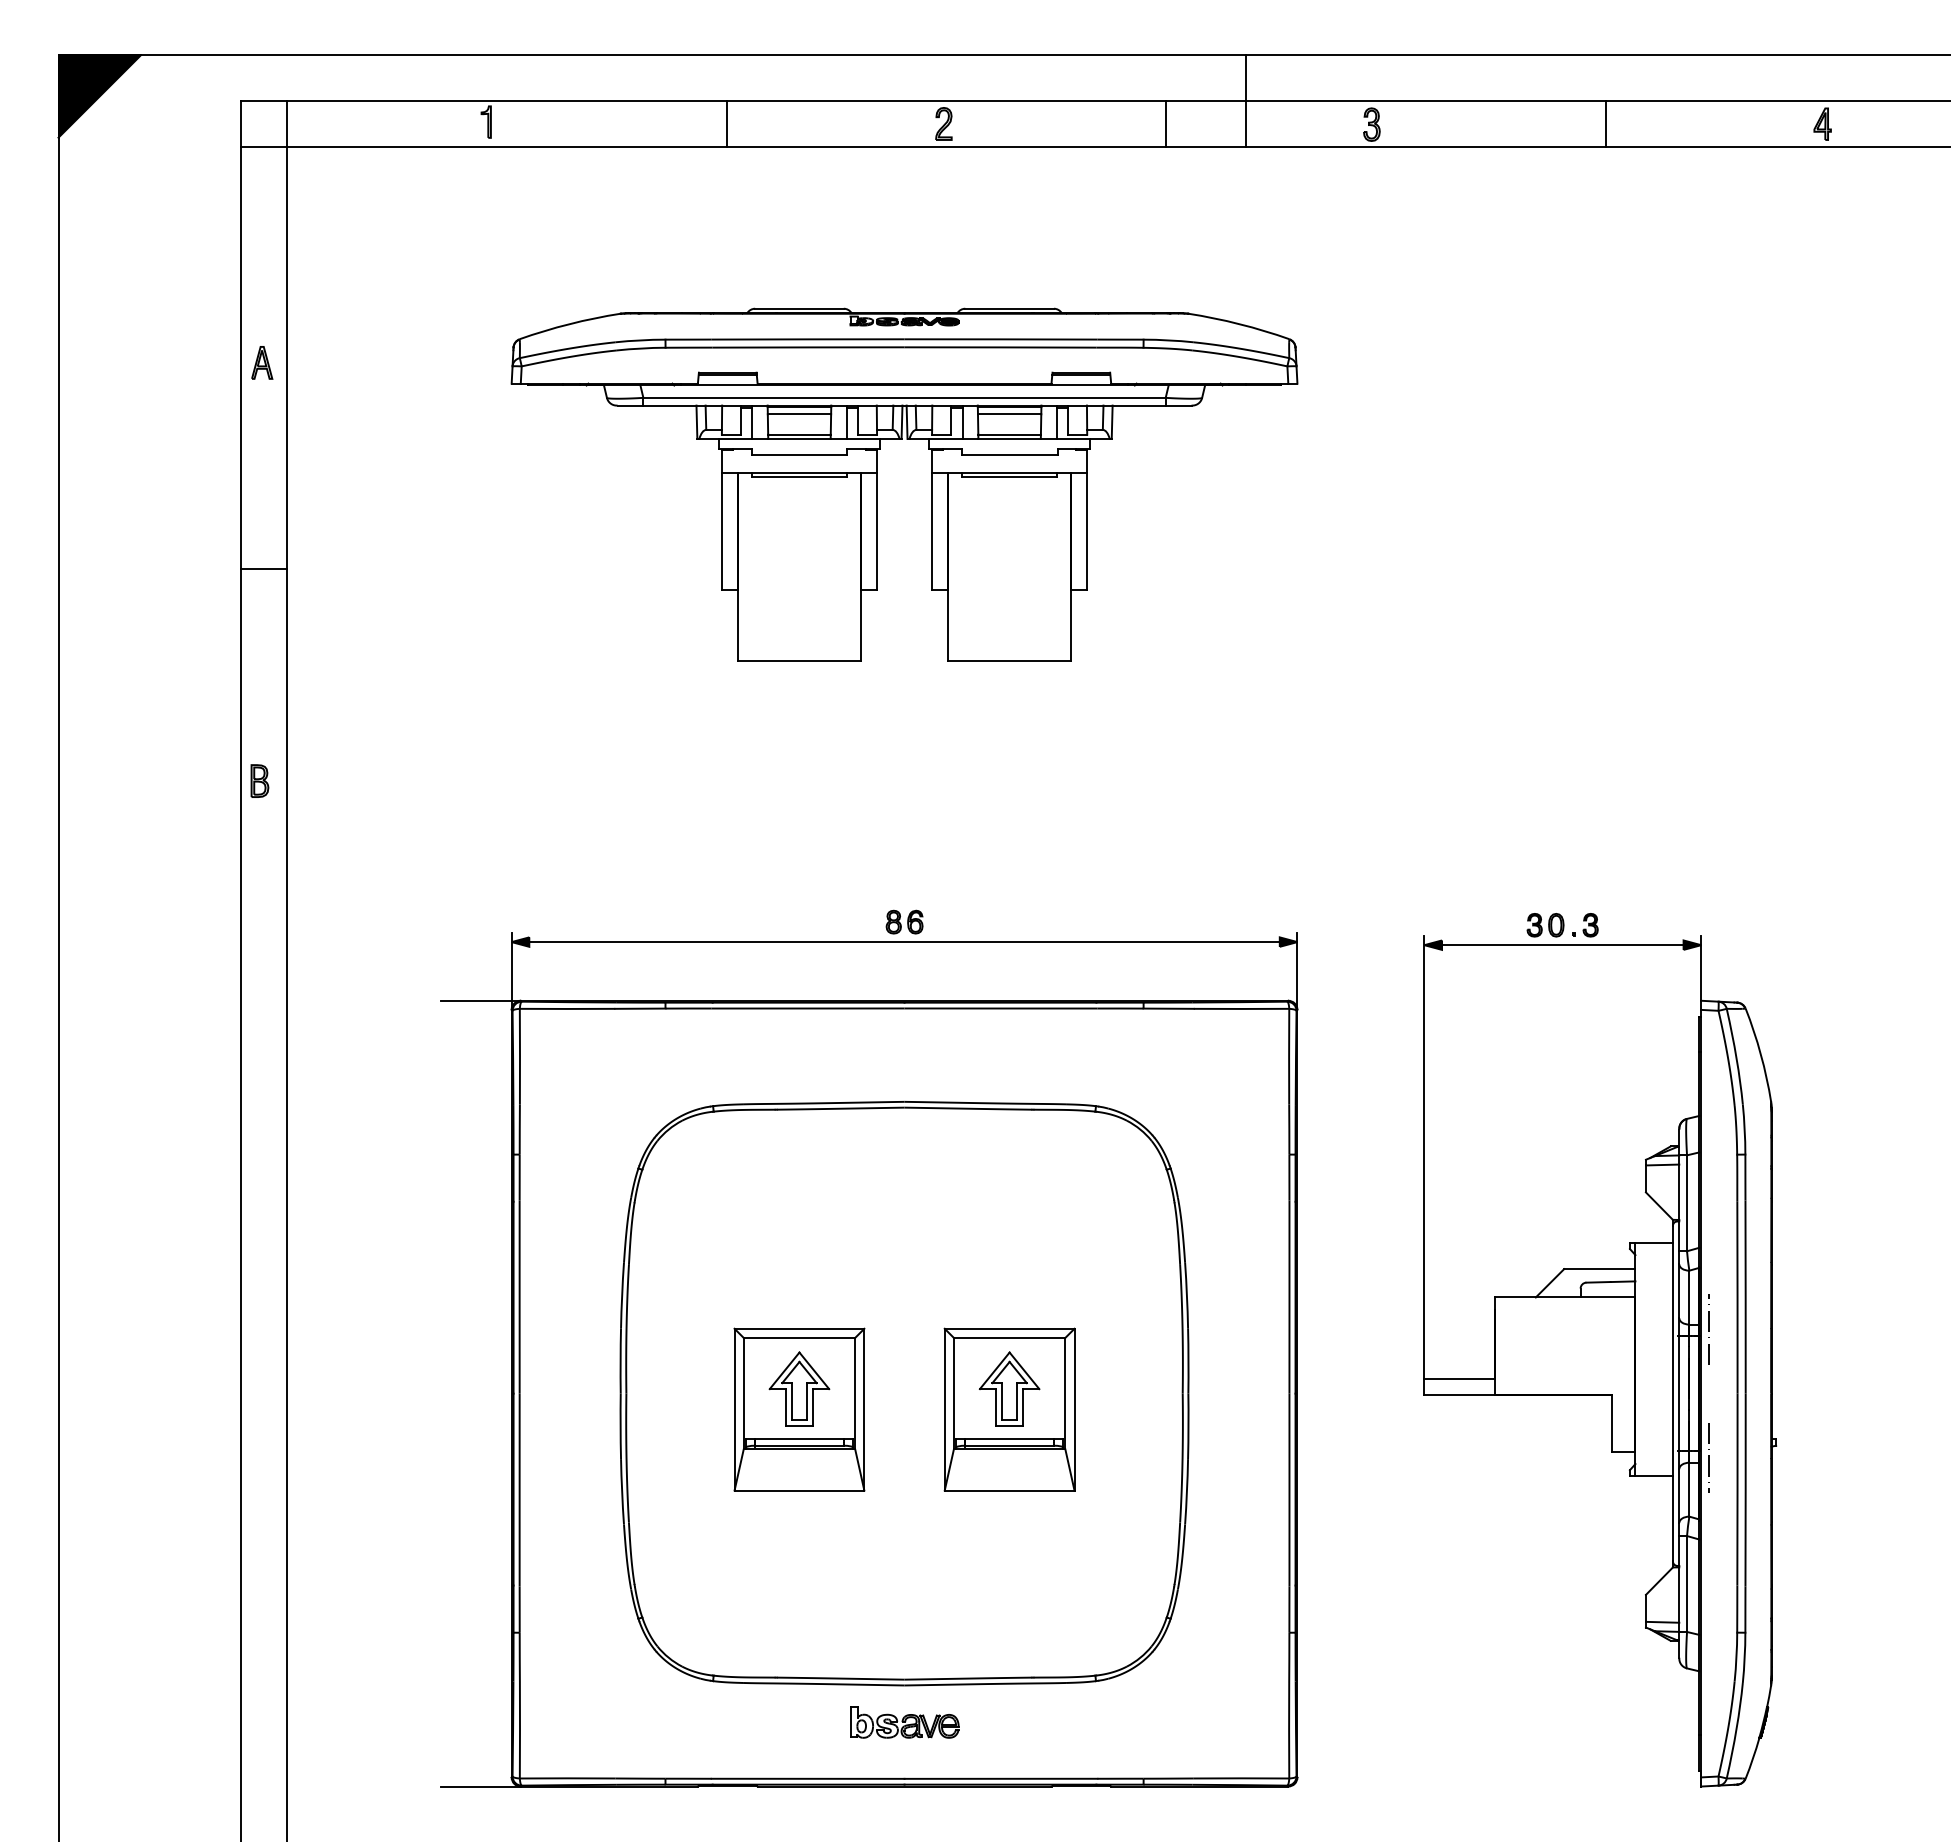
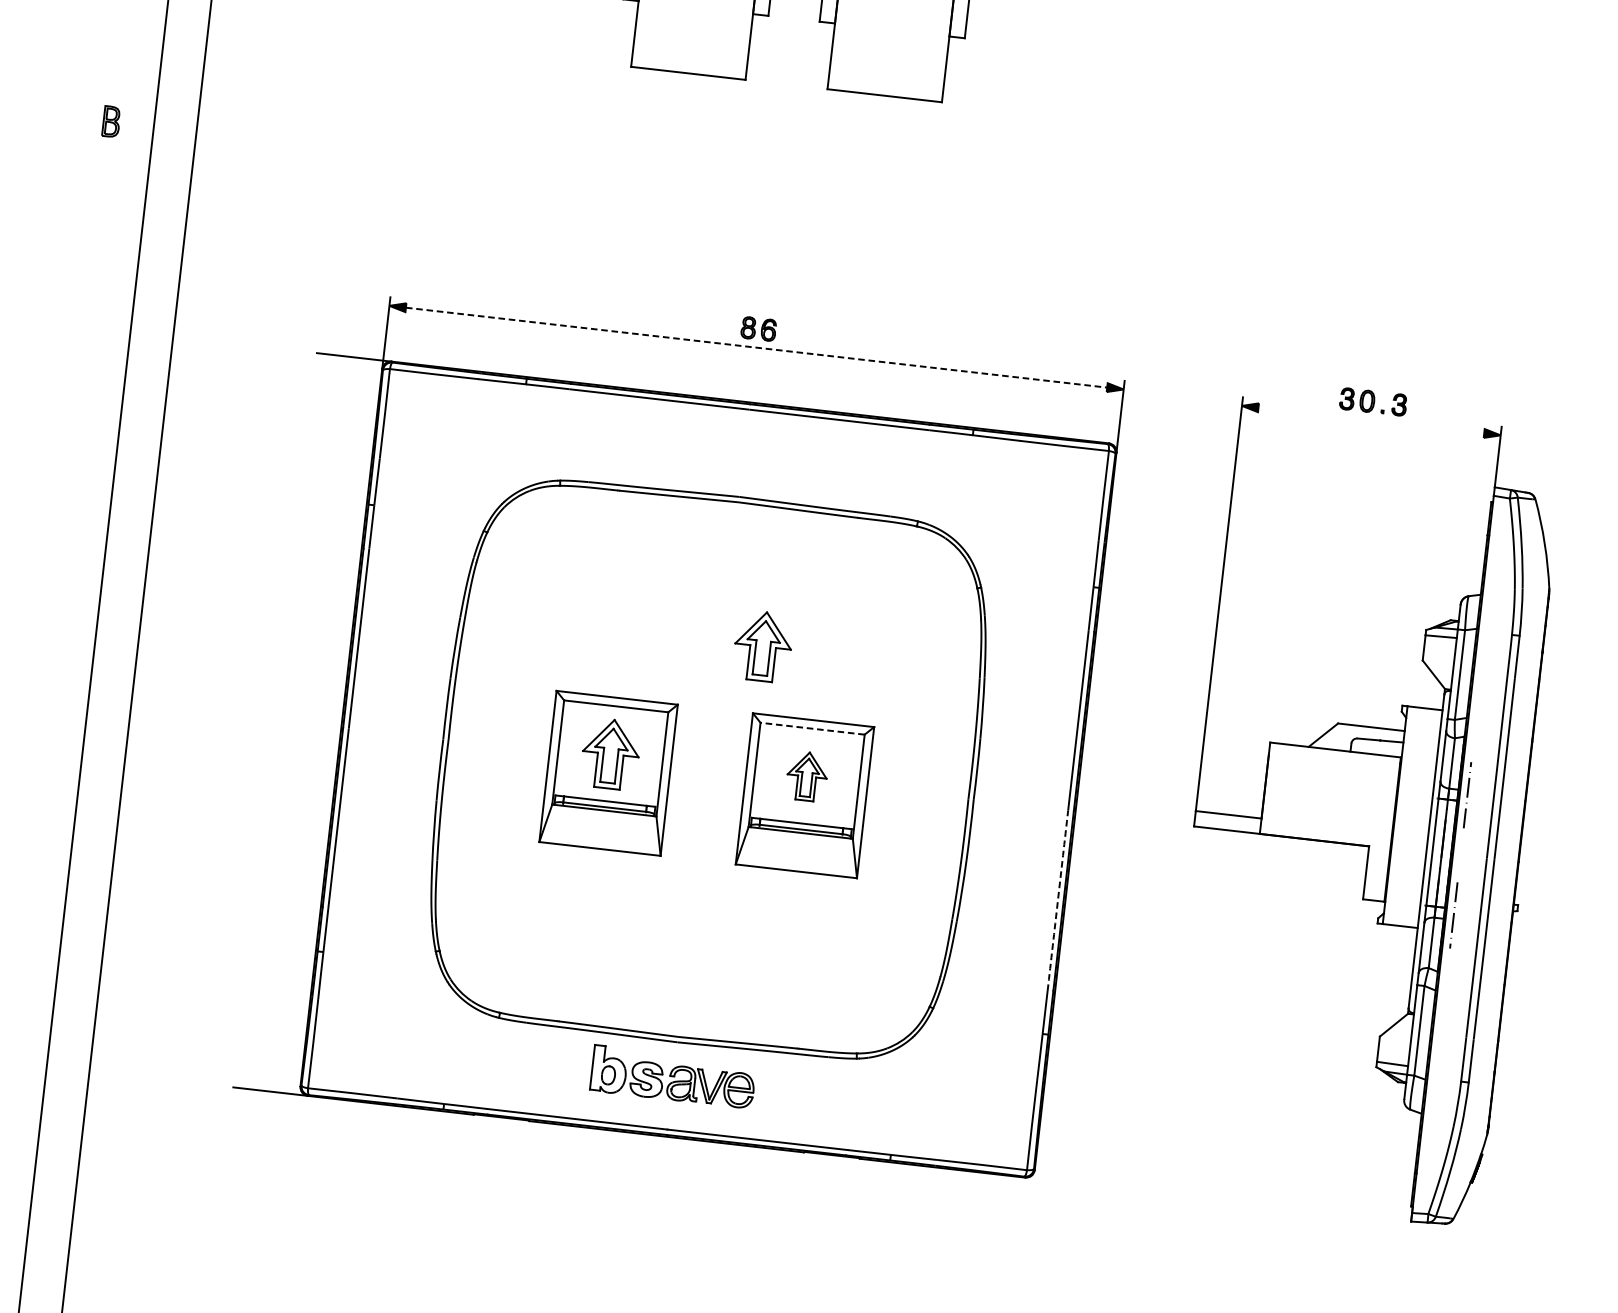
part: (259, 780) -> (111, 121), moved
line: (905, 942) -> (757, 348), solid -> dashed
line: (1562, 945) -> (1371, 420), removed
part: (947, 1256) -> (763, 646), added
line: (1009, 1337) -> (812, 728), solid -> dashed
part: (1009, 1388) -> (807, 775), size x0.7
arc: (1289, 1490) -> (1057, 901), solid -> dashed
part: (904, 1722) -> (673, 1076), size x1.6

